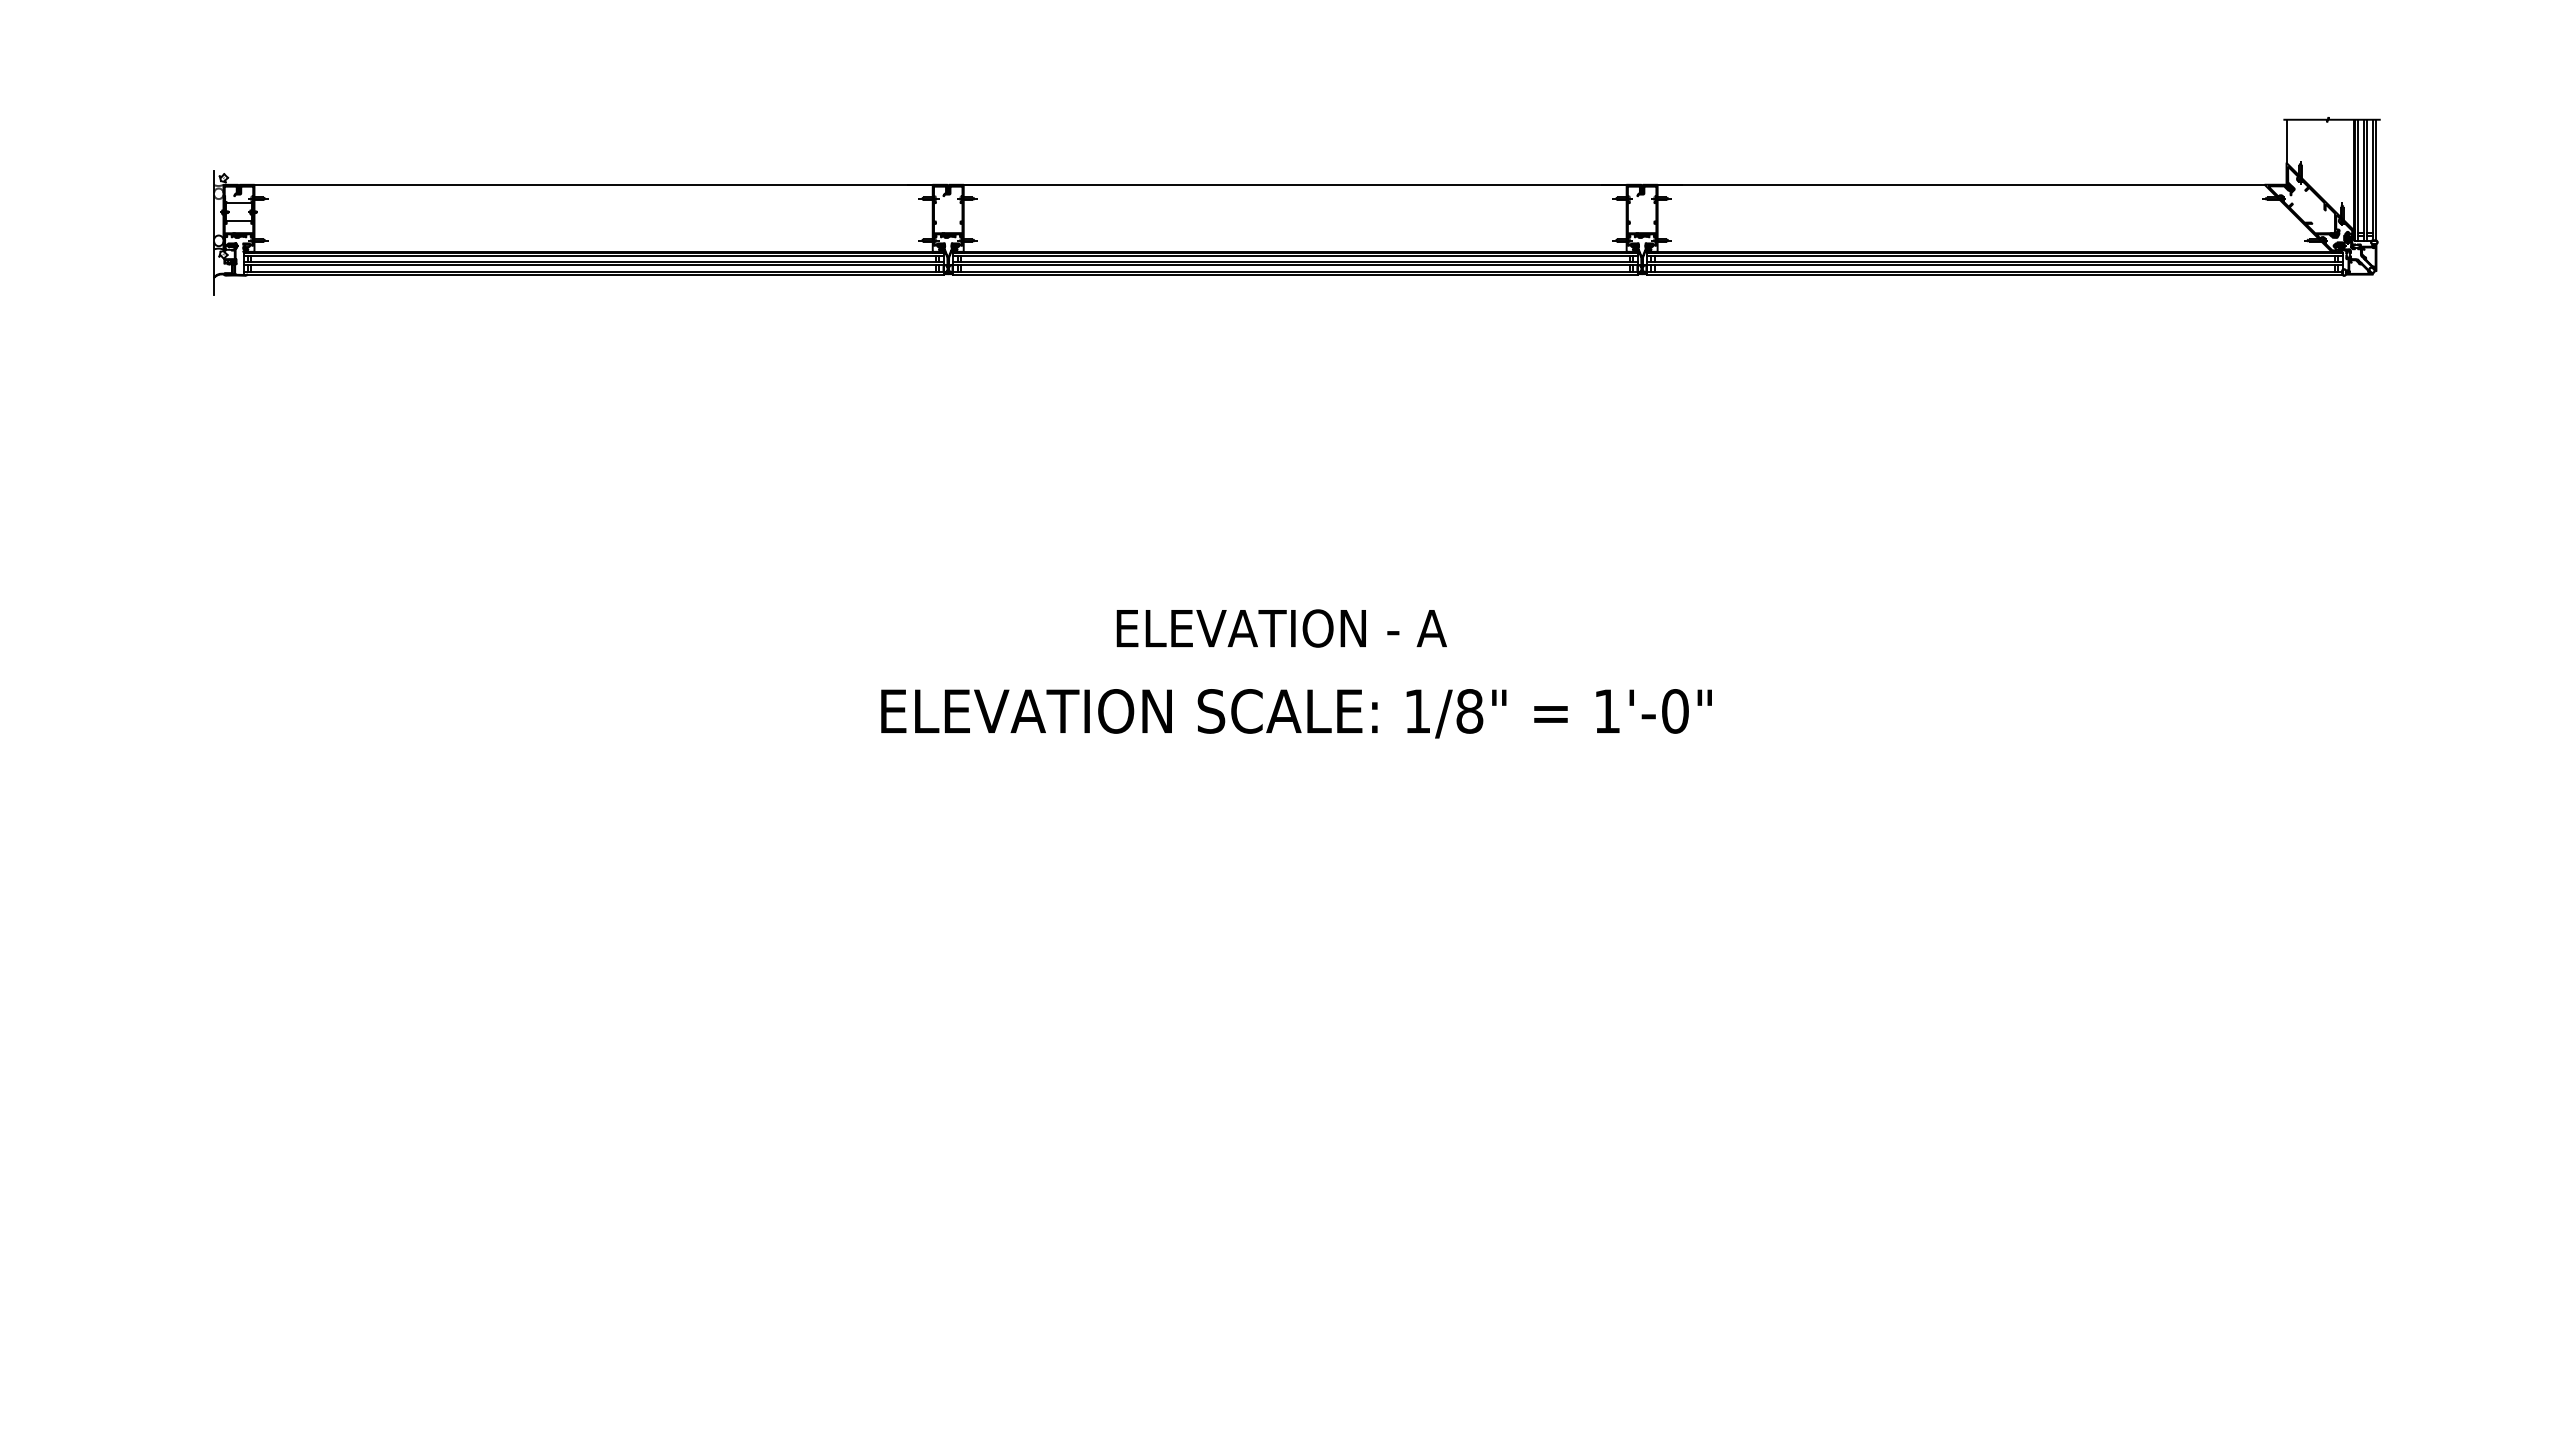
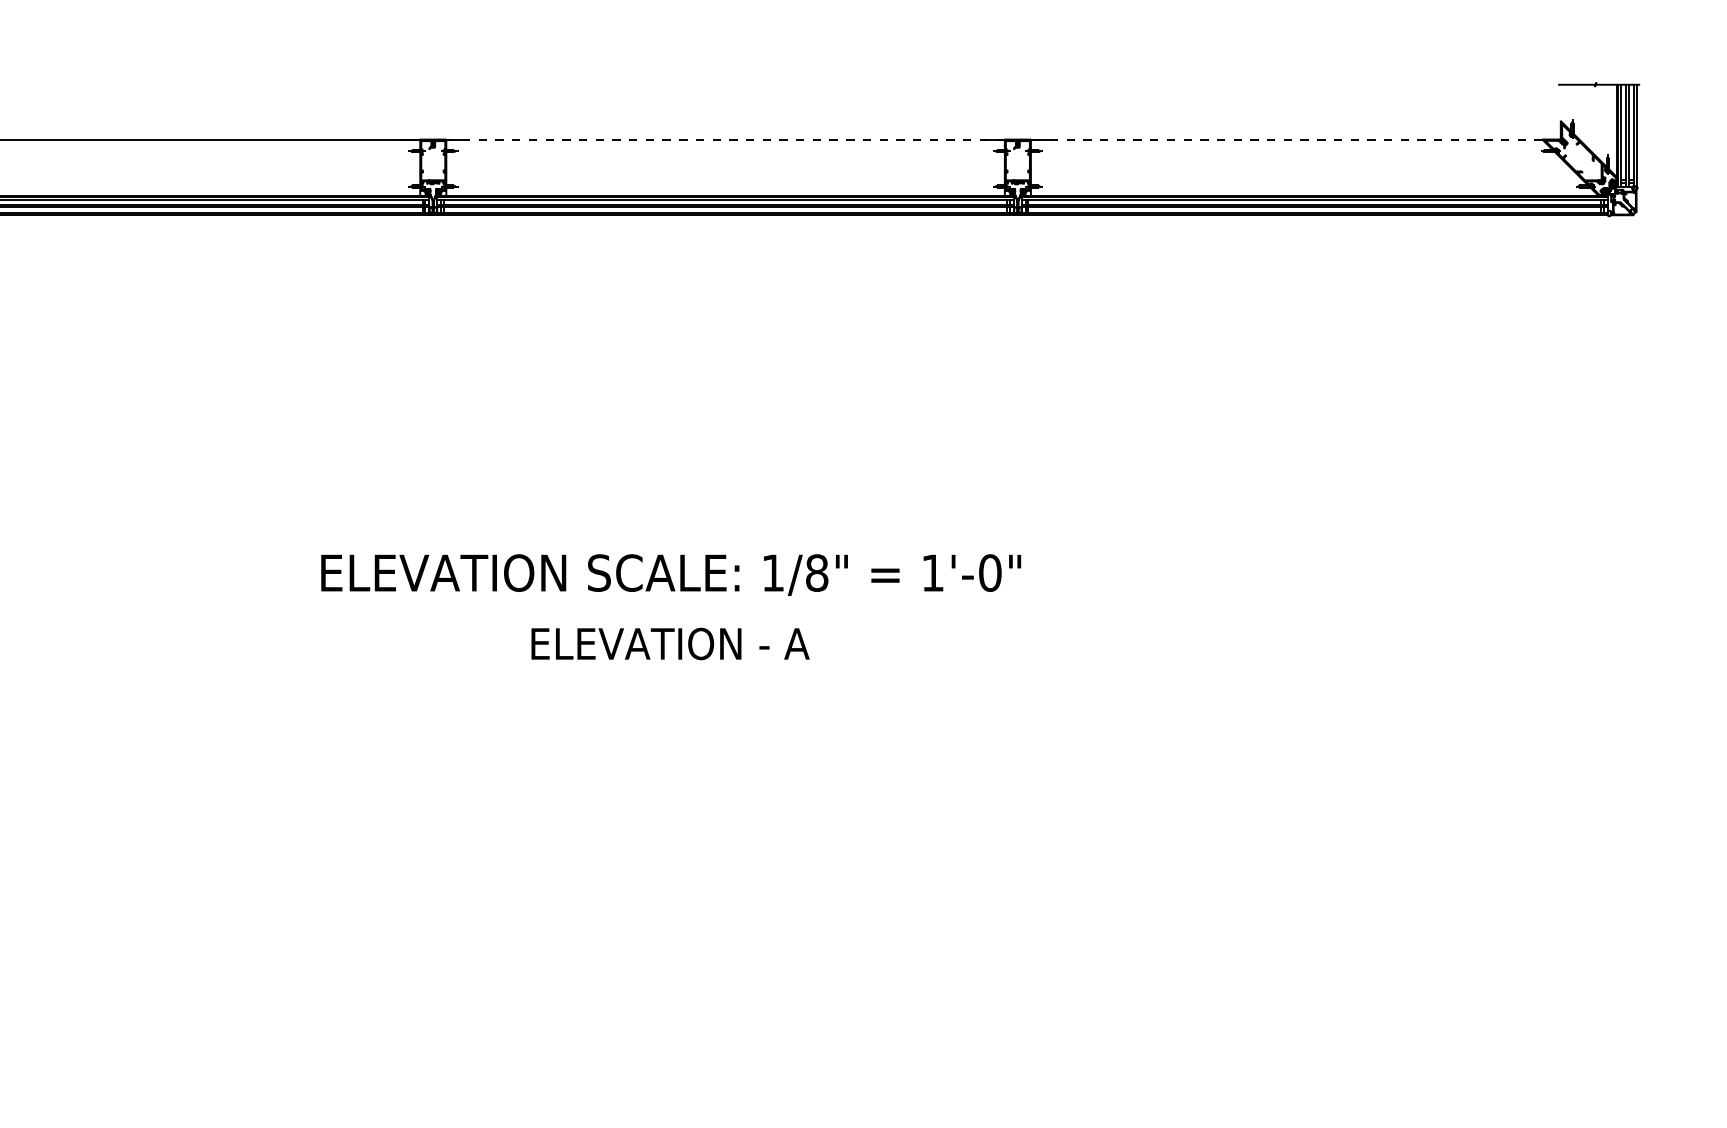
line: (2286, 140) -> (1560, 102), removed
line: (1294, 184) -> (725, 139), solid -> dashed
line: (1961, 184) -> (1286, 139), solid -> dashed
text: (1281, 628) -> (670, 643), moved
text: (1296, 713) -> (671, 574), moved

